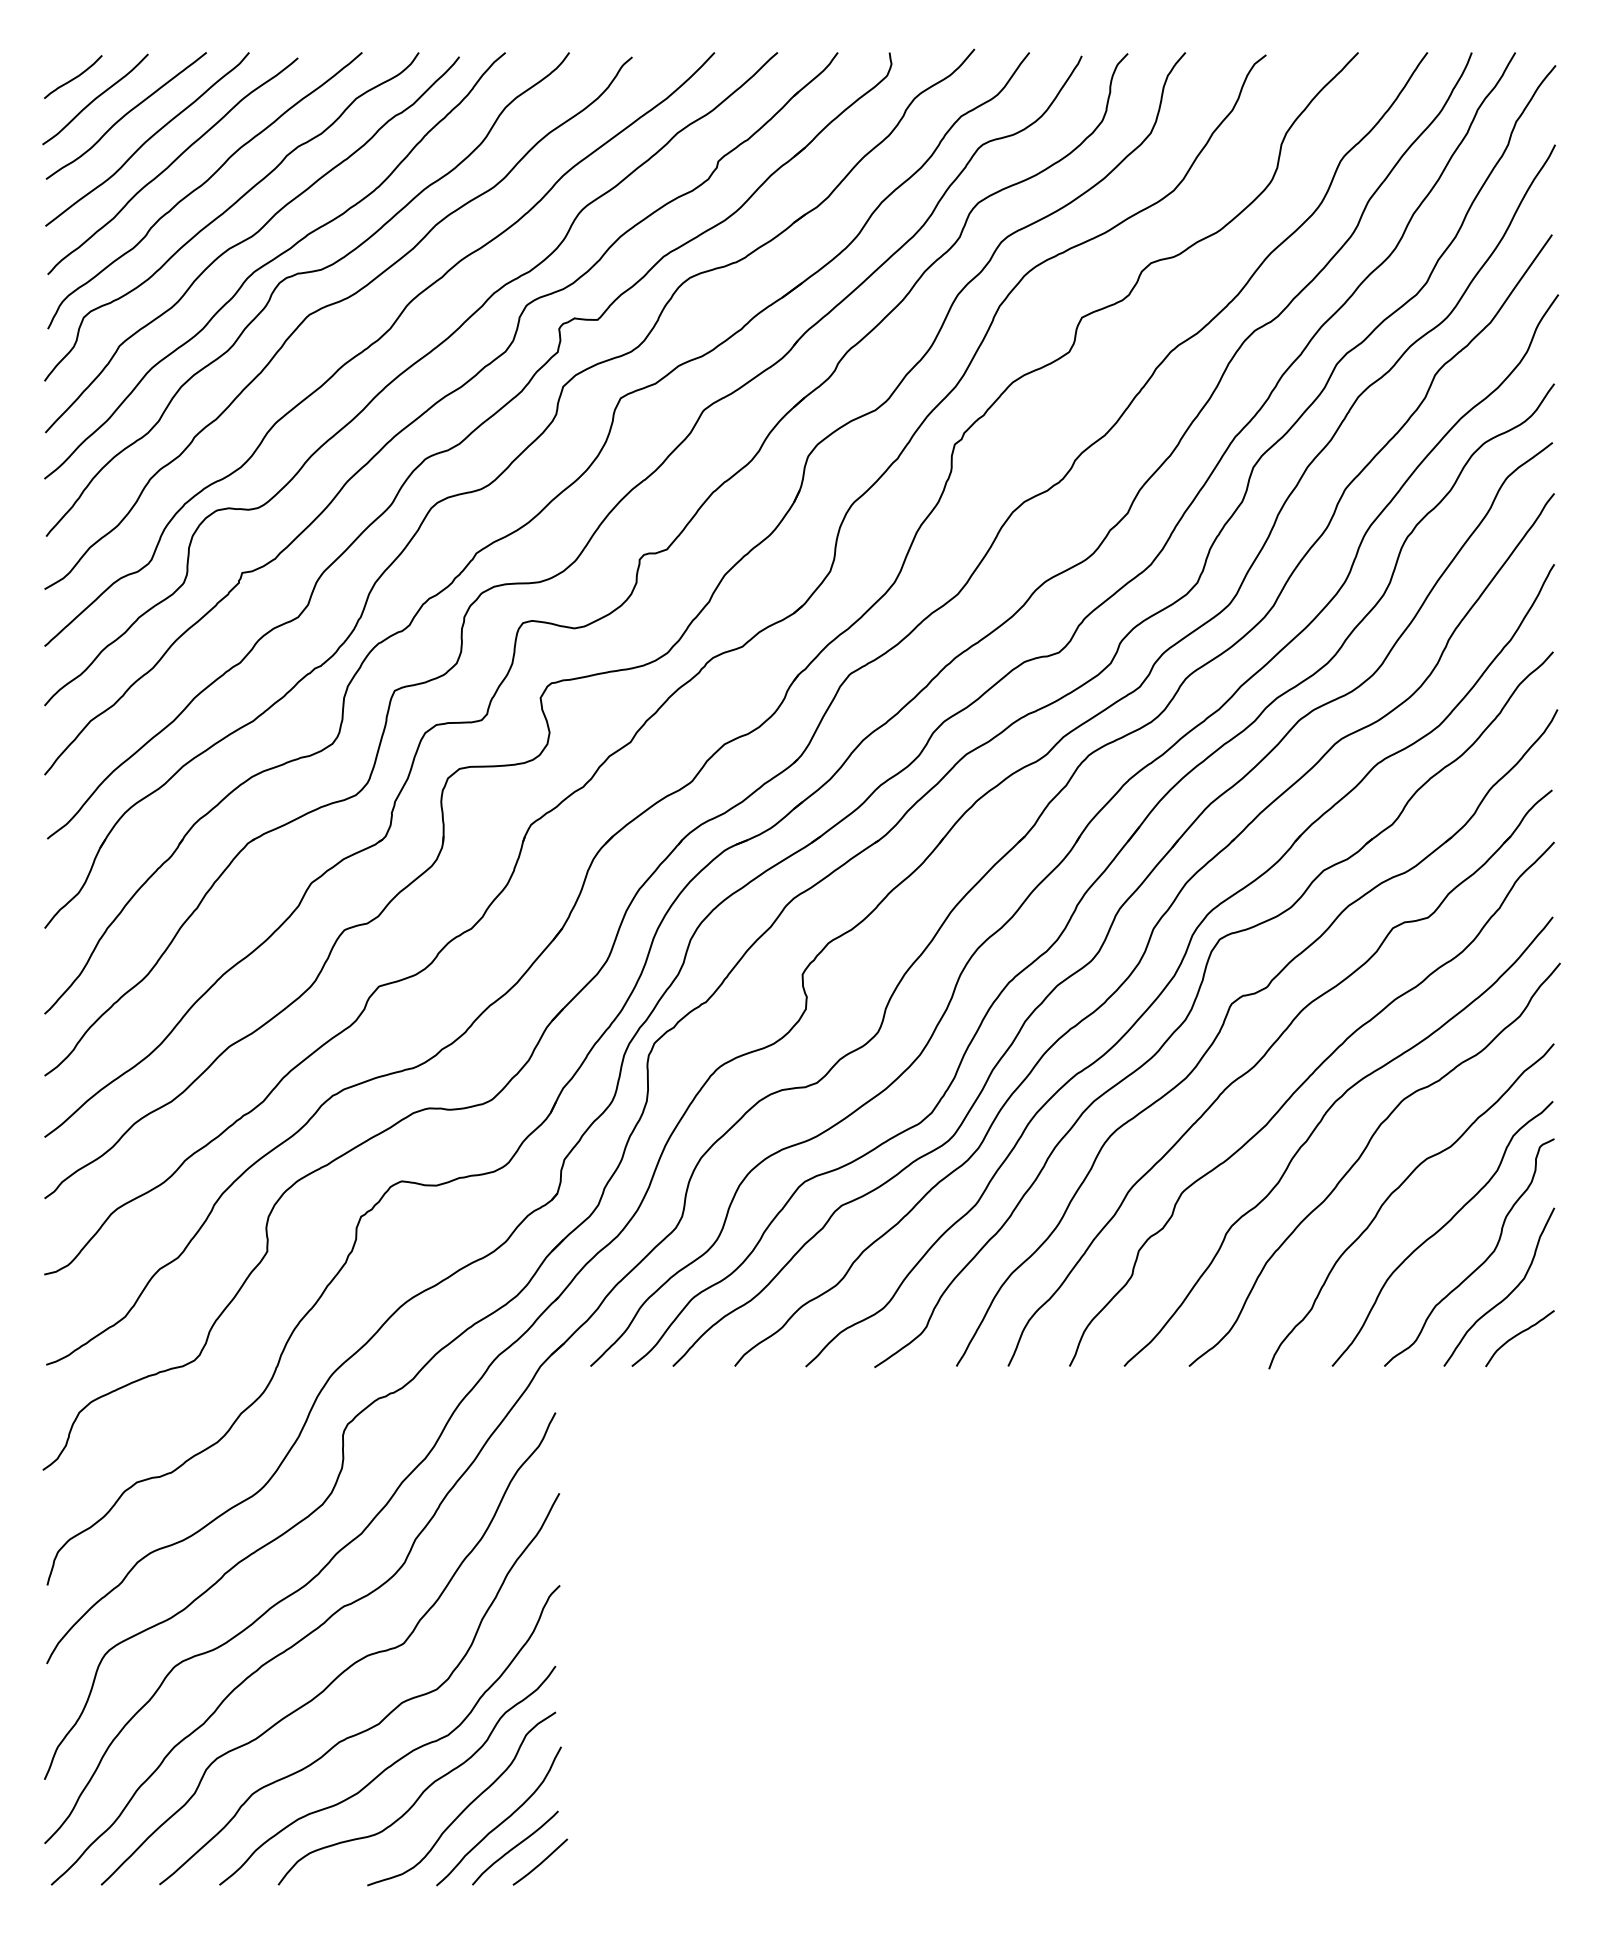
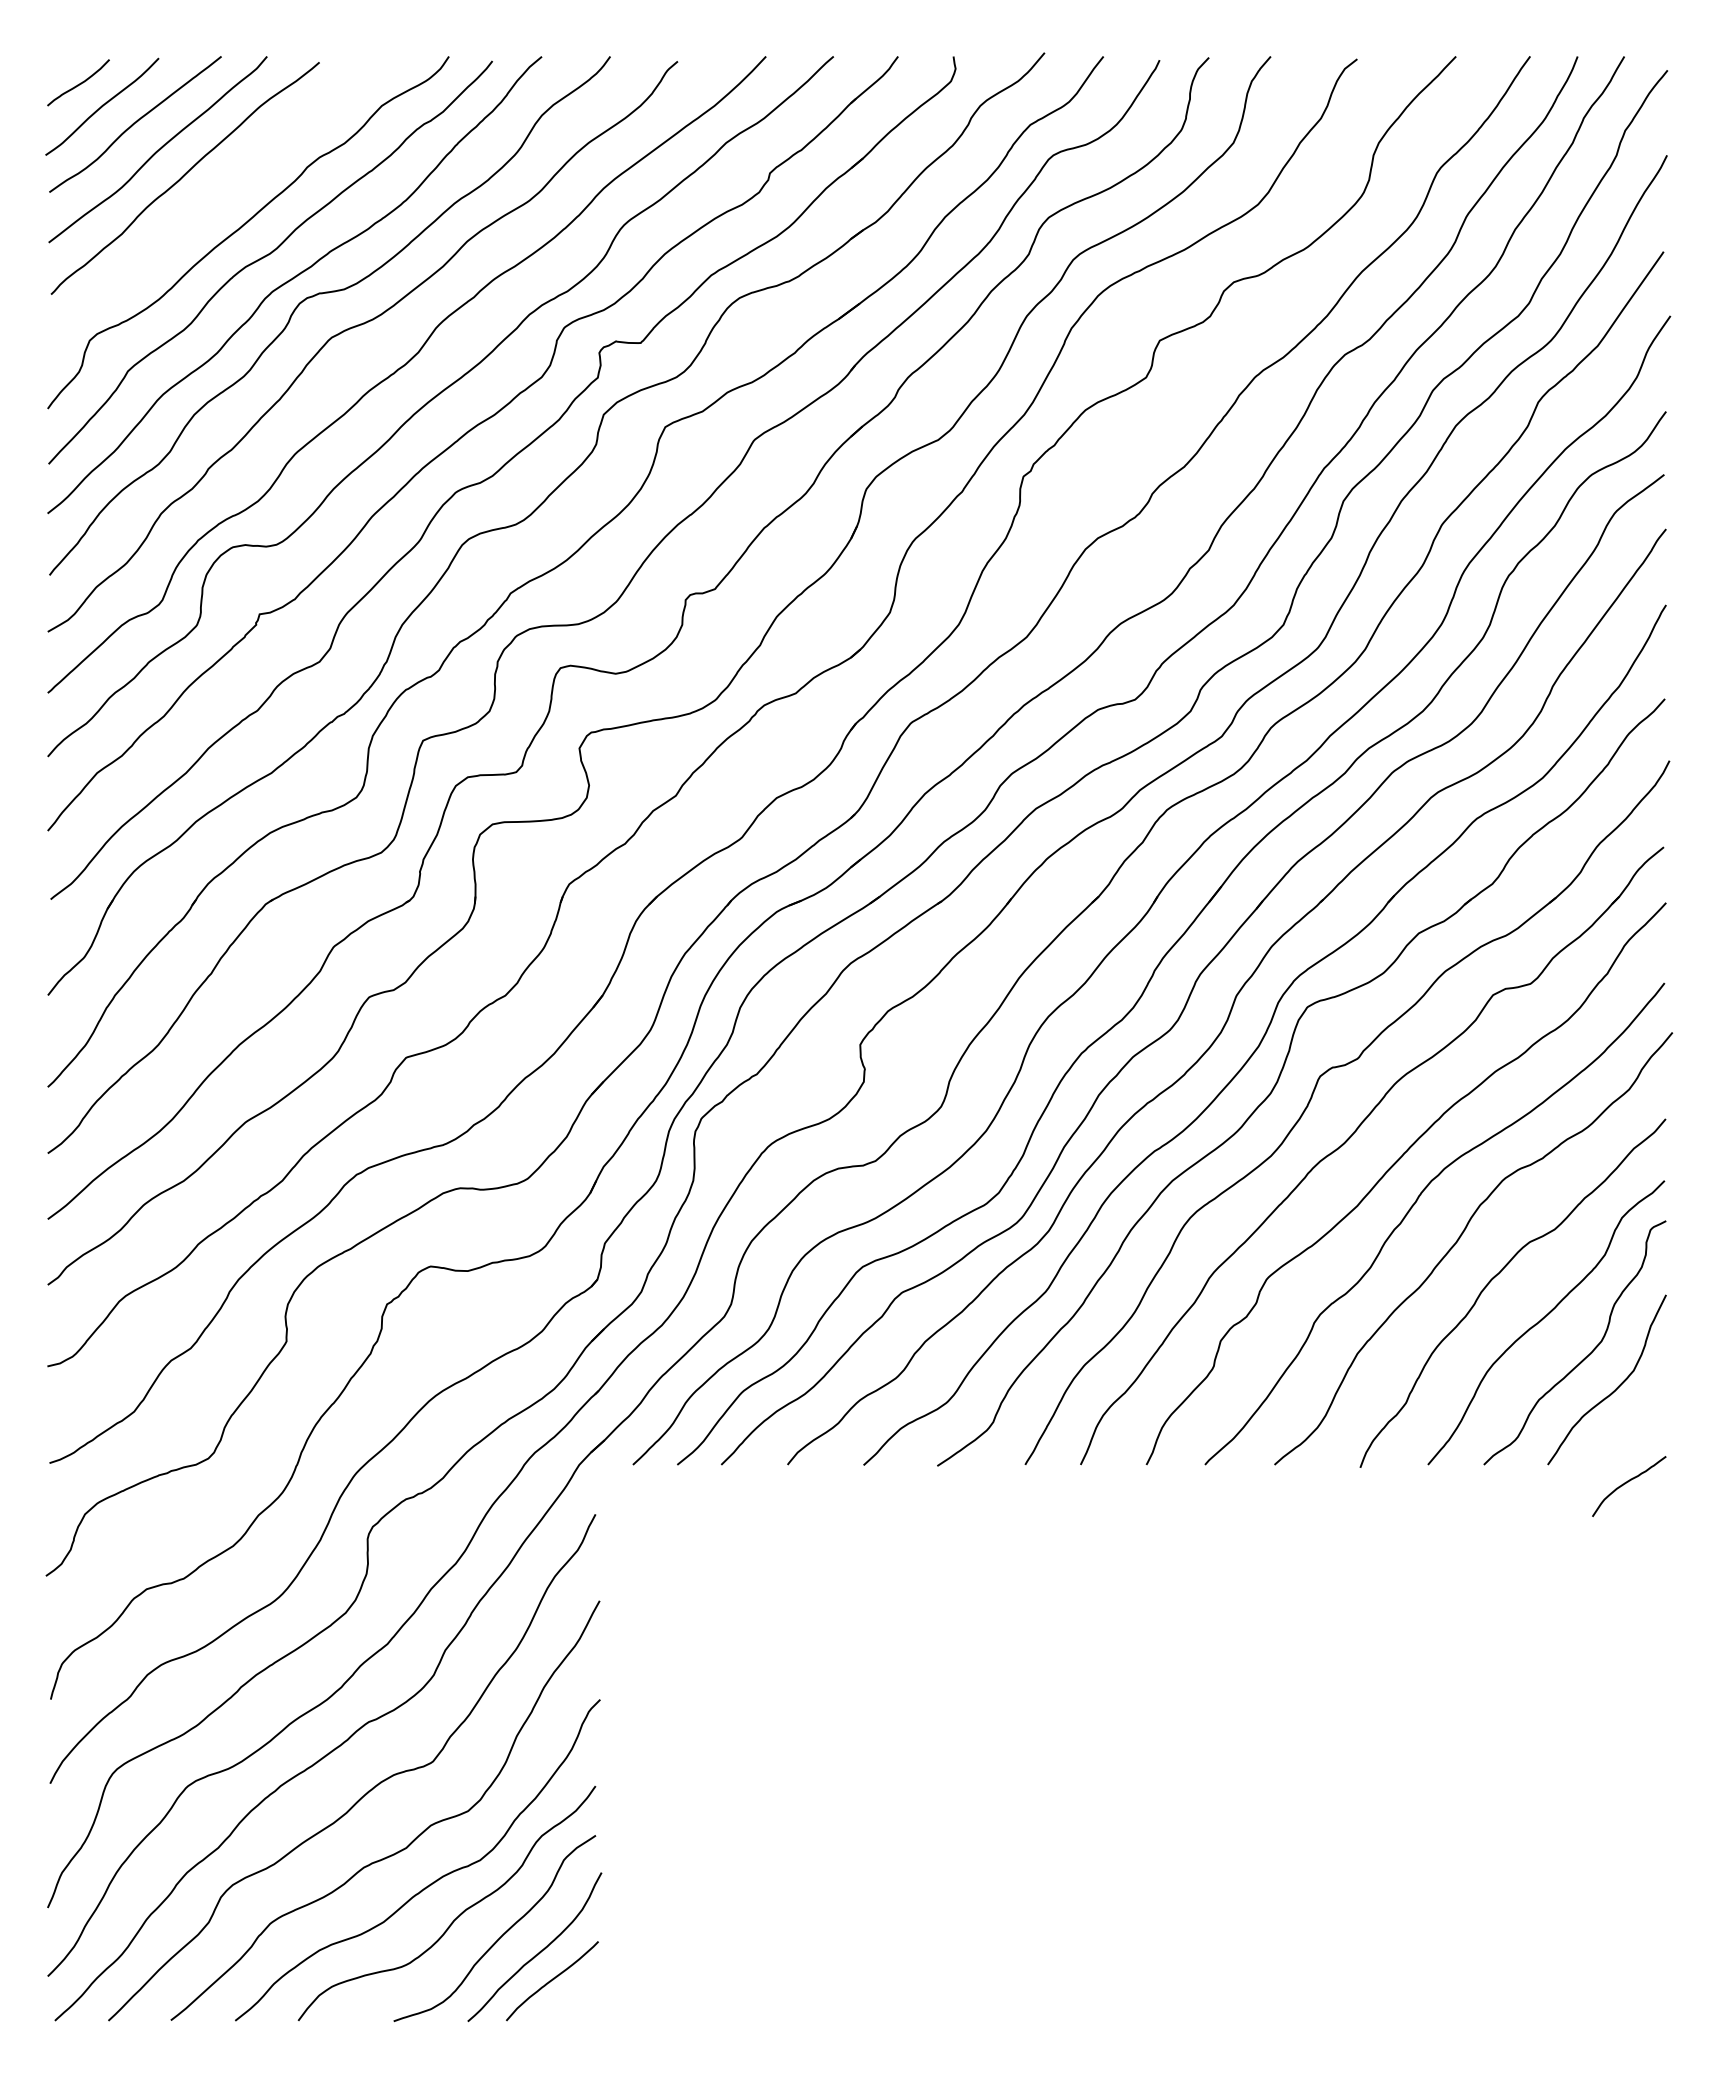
curve: (201, 186) -> (215, 200), removed
curve: (1518, 1335) -> (1627, 1483), moved
curve: (541, 1861) -> (580, 1995), removed

